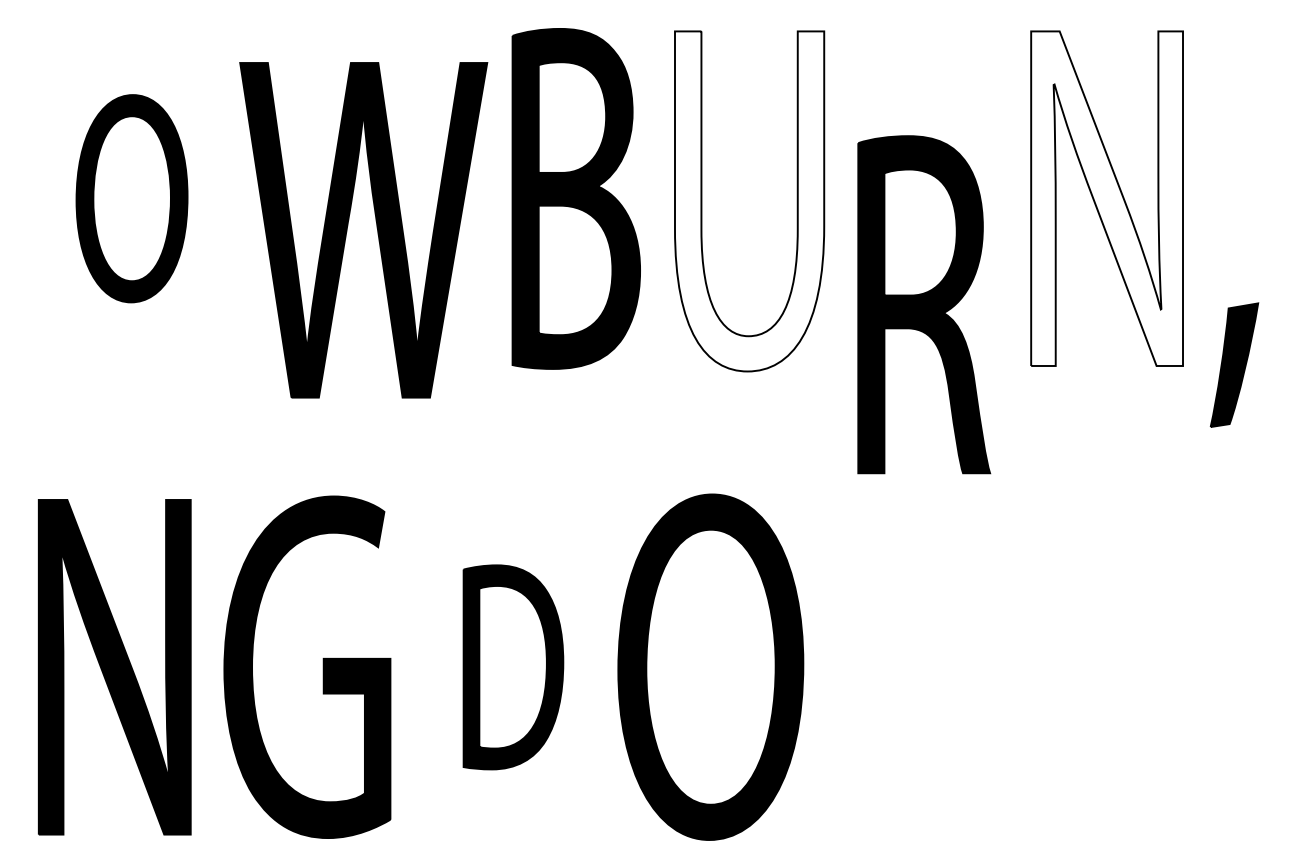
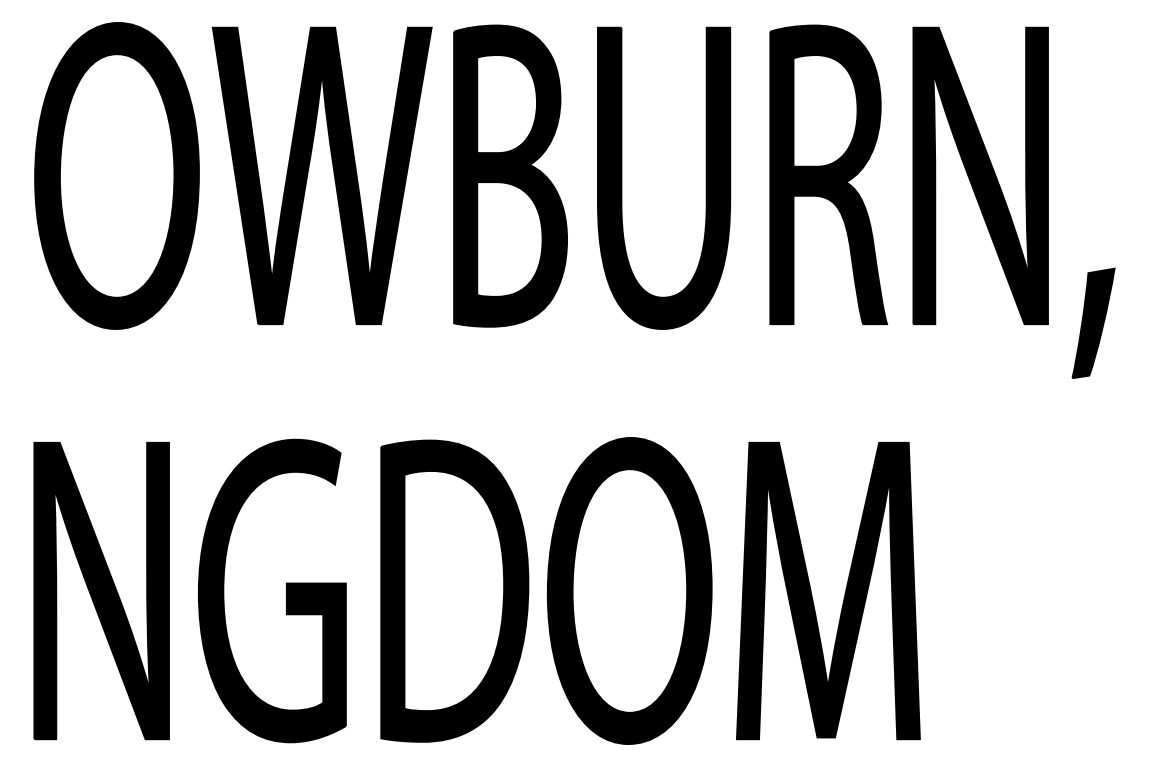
part: (131, 198) -> (116, 175), size x1.67
fill: (1106, 198) -> (980, 175), added
fill: (748, 201) -> (663, 178), added
part: (376, 228) -> (333, 174), moved
part: (923, 304) -> (828, 174), moved
part: (513, 666) -> (454, 590), size x1.67
part: (953, 670) -> (844, 593), added

